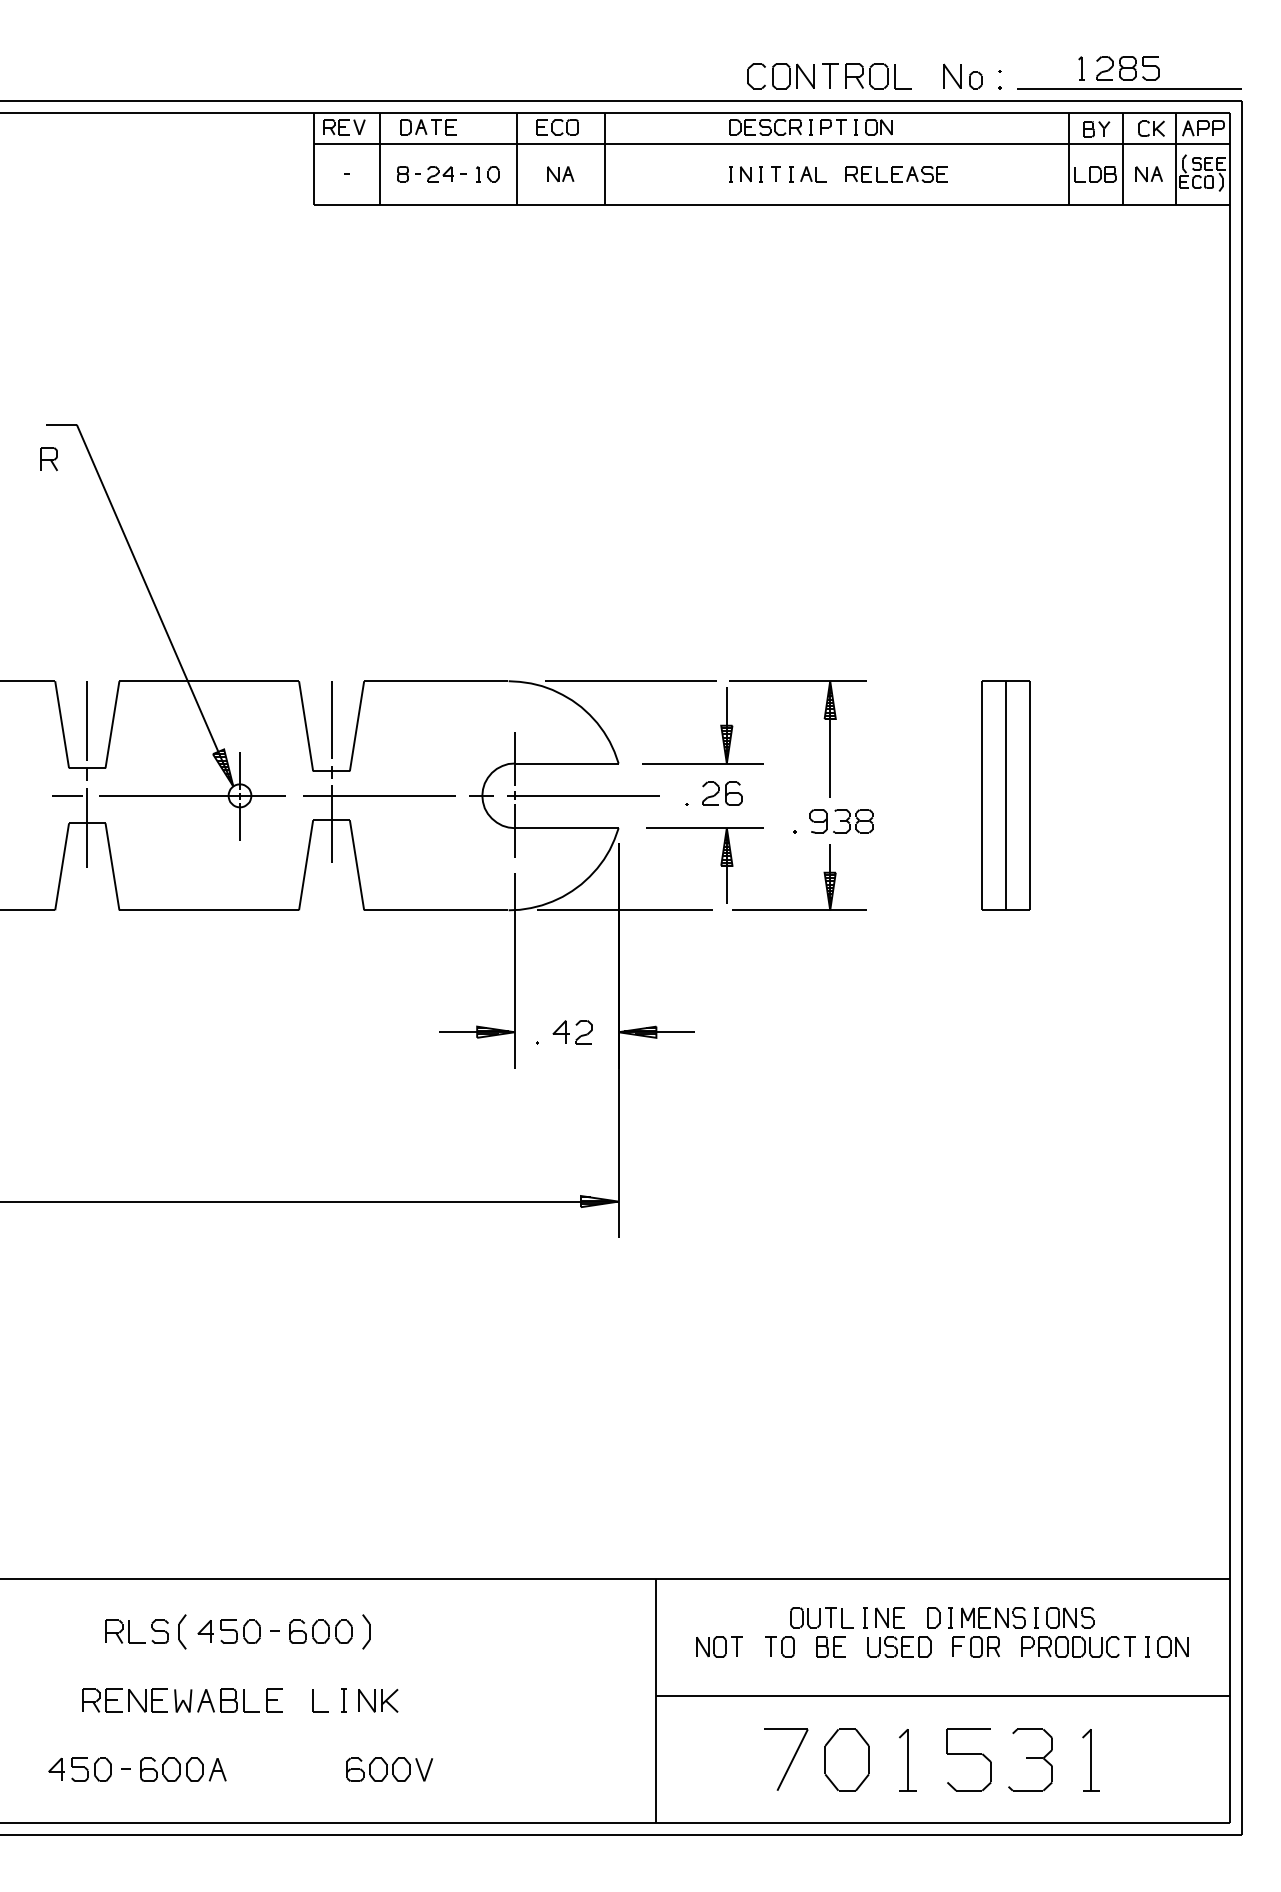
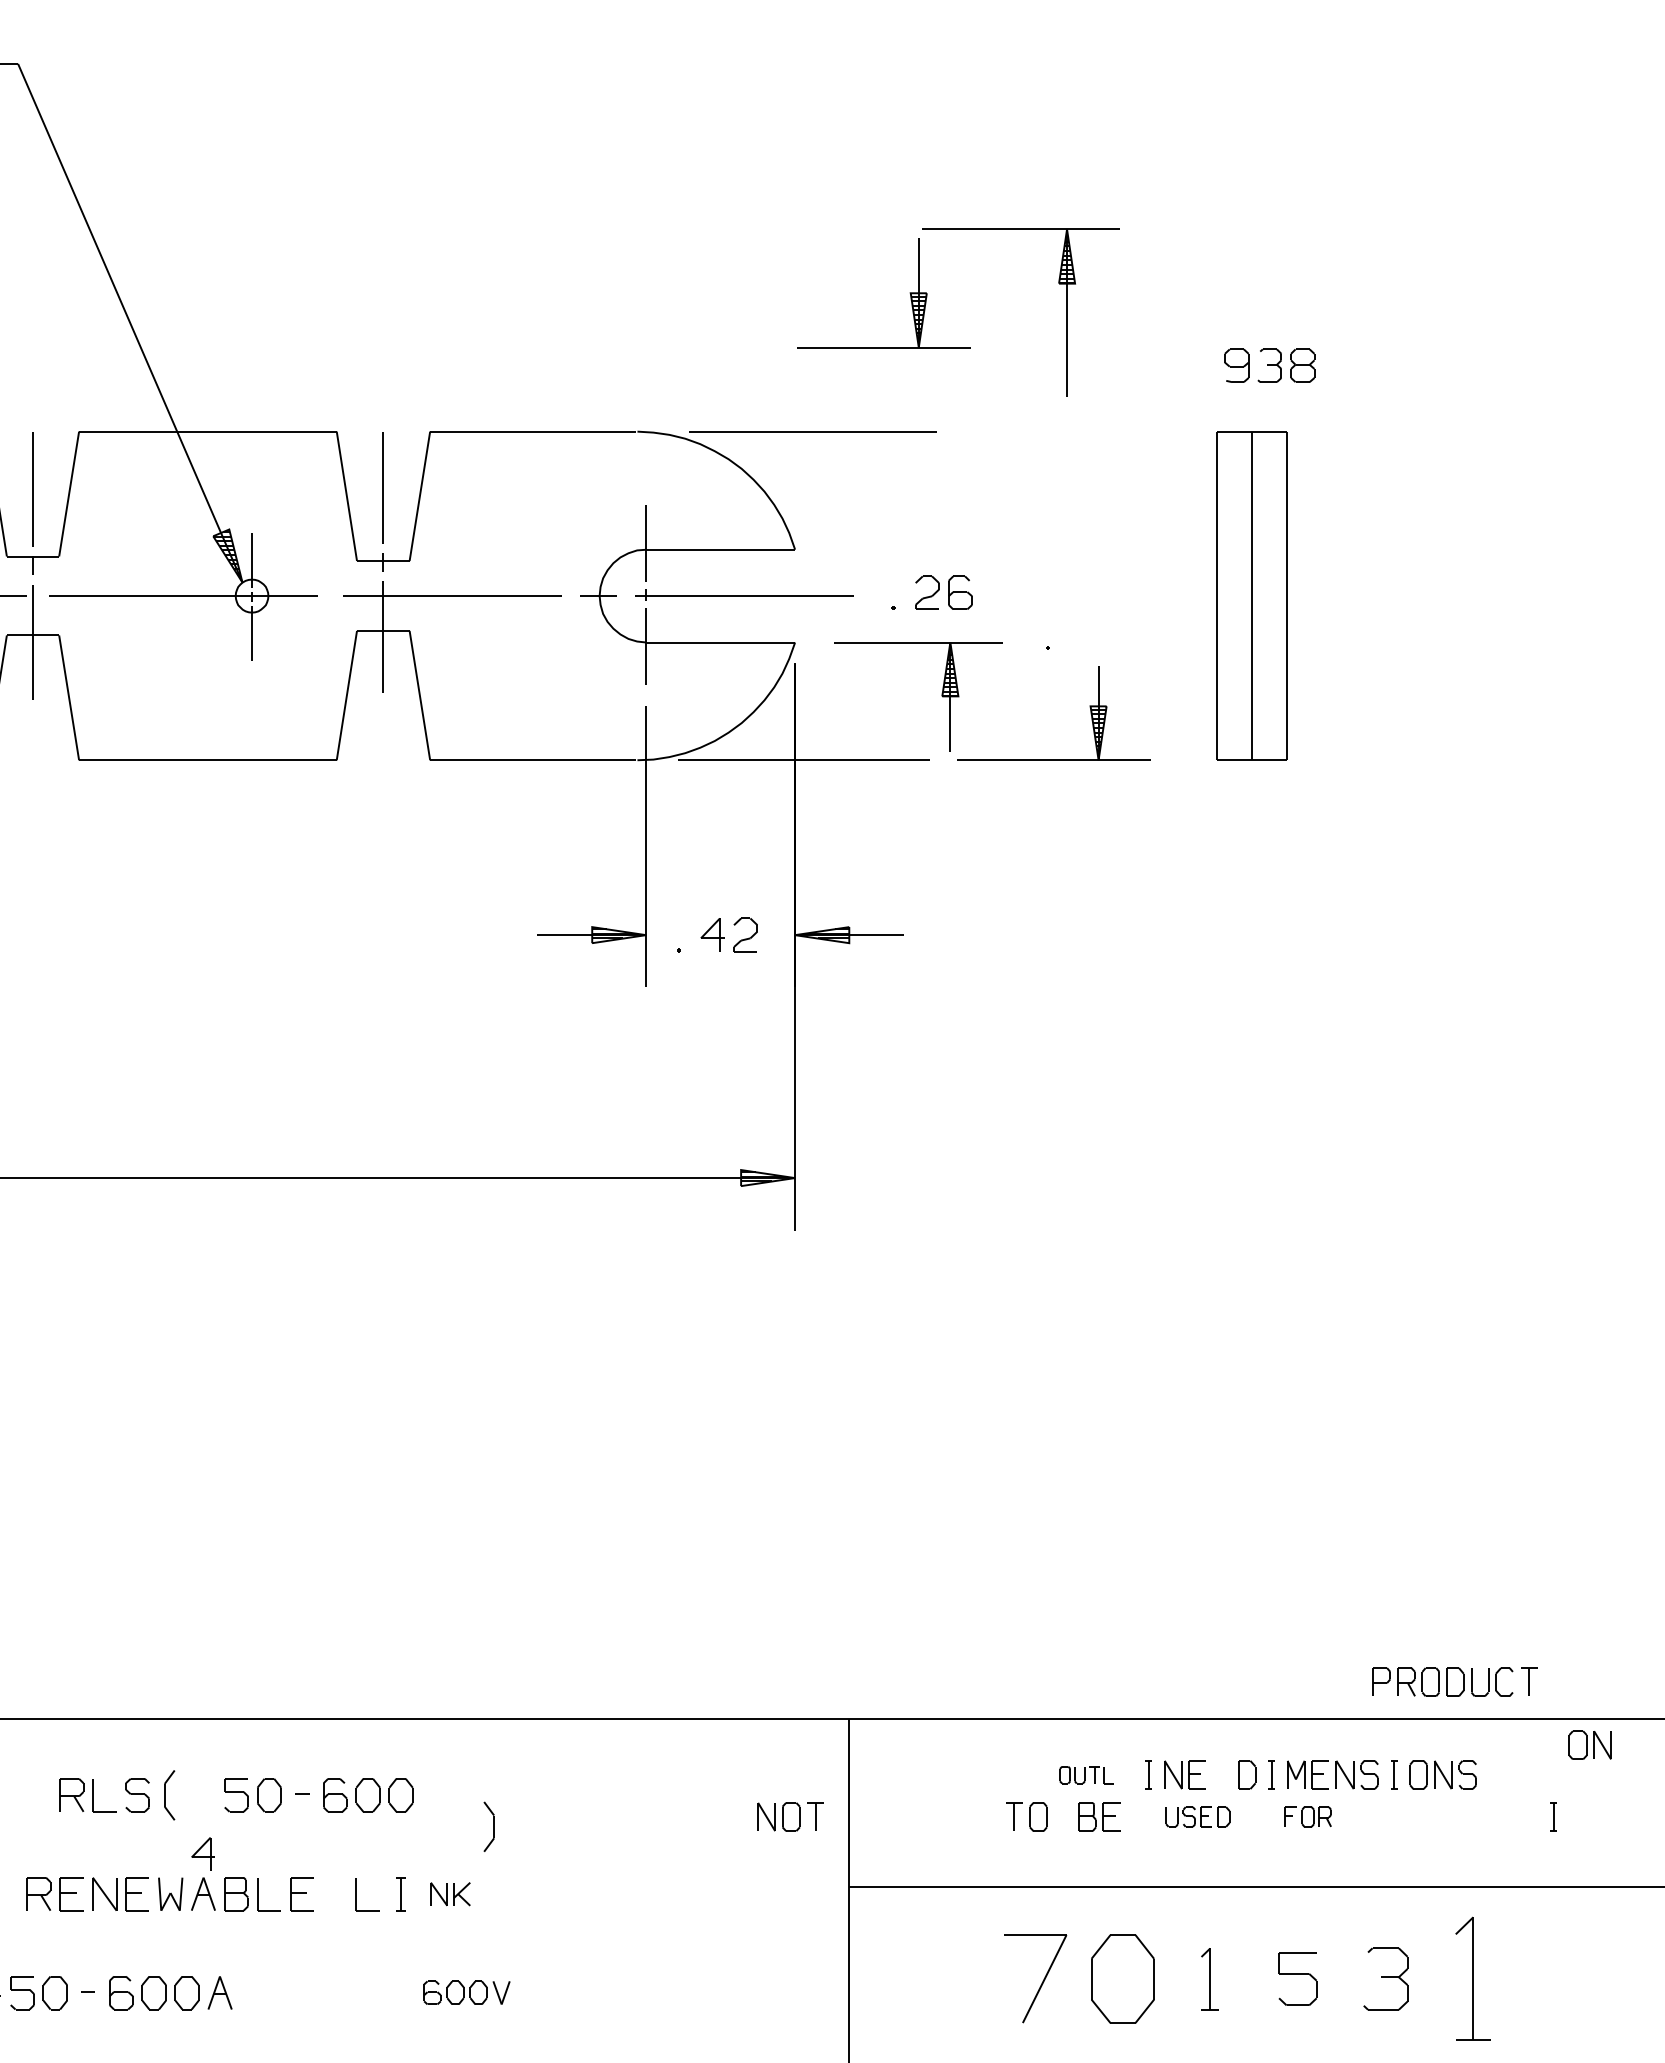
part: (732, 734) -> (926, 305), moved
part: (1005, 795) -> (1251, 595), moved
part: (841, 821) -> (1269, 366), moved
part: (821, 1617) -> (1086, 1774), size x0.6
part: (205, 1631) -> (202, 1853), moved
part: (366, 1631) -> (489, 1826), moved
part: (719, 1646) -> (790, 1816), moved
part: (899, 1646) -> (1197, 1816), size x0.7
part: (975, 1646) -> (1306, 1816), size x0.7
part: (1078, 1646) -> (1454, 1681), moved
part: (1172, 1646) -> (1589, 1744), moved
part: (378, 1700) -> (450, 1893), size x0.7
part: (968, 1759) -> (1296, 1978), size x0.6
part: (1030, 1759) -> (1385, 1978), size x0.7
part: (907, 1760) -> (1209, 1979), size x0.7
part: (1090, 1760) -> (1471, 1979), size x1.4
part: (389, 1769) -> (466, 1992), size x0.7

